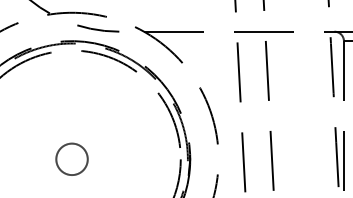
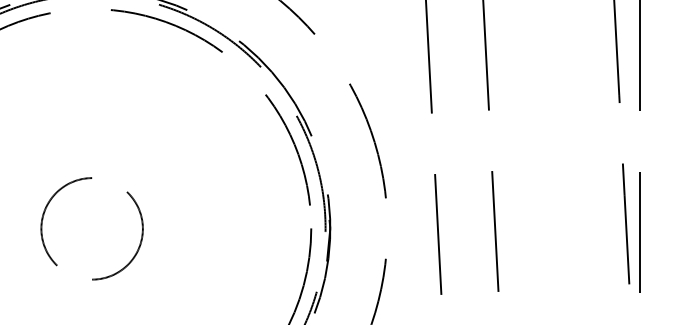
part: (71, 158) -> (90, 226), size x1.6

